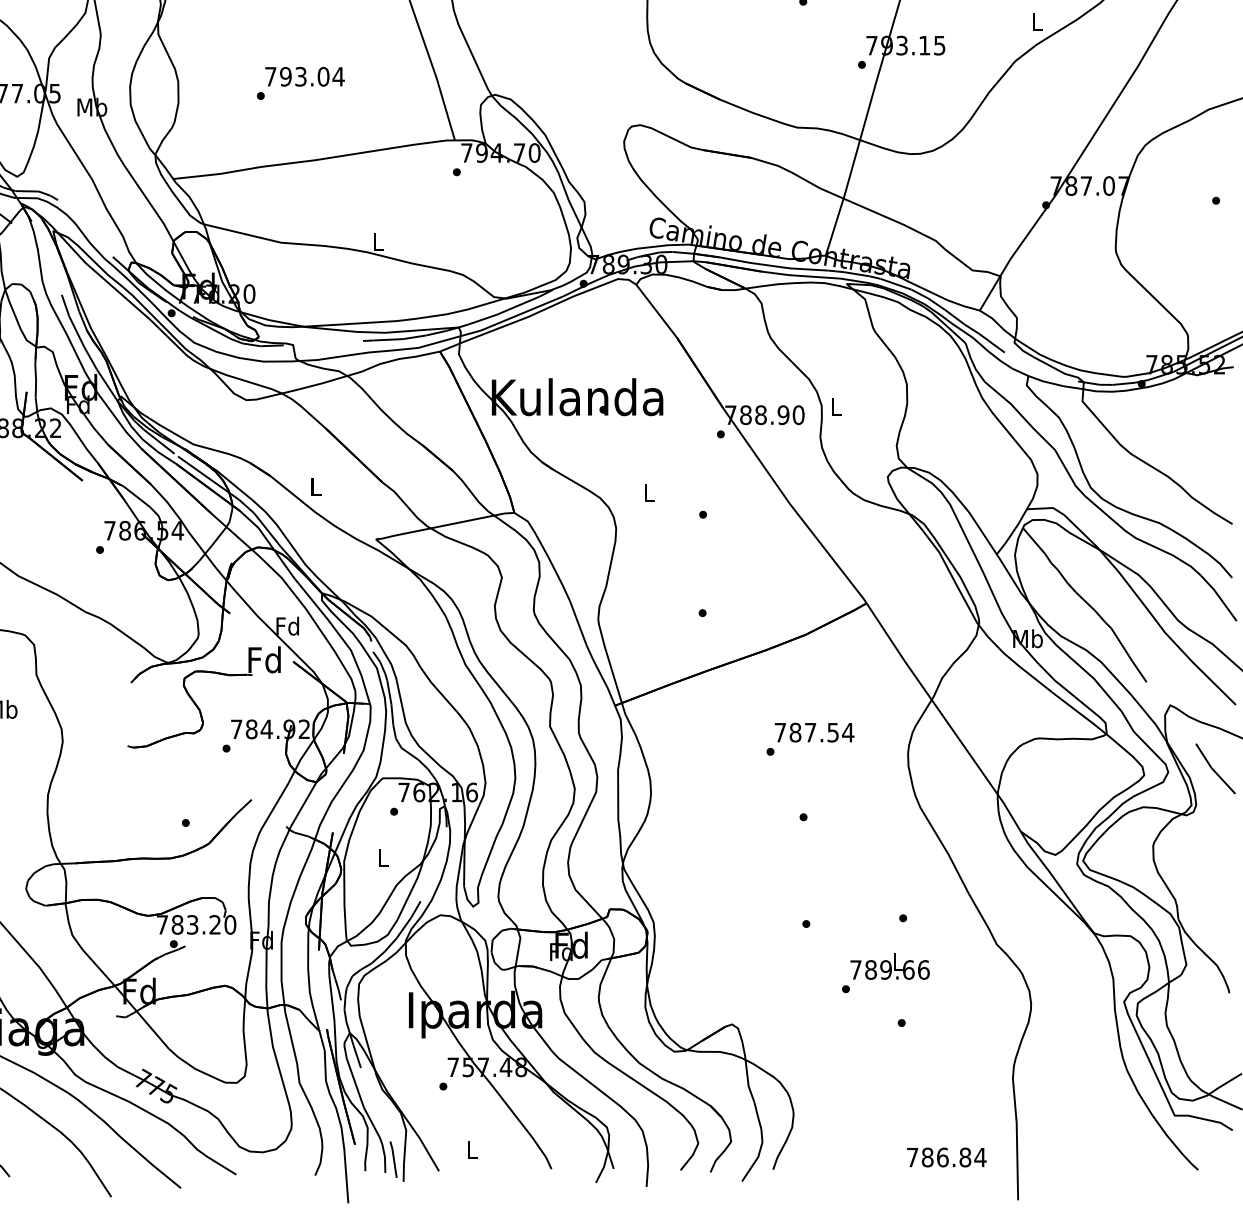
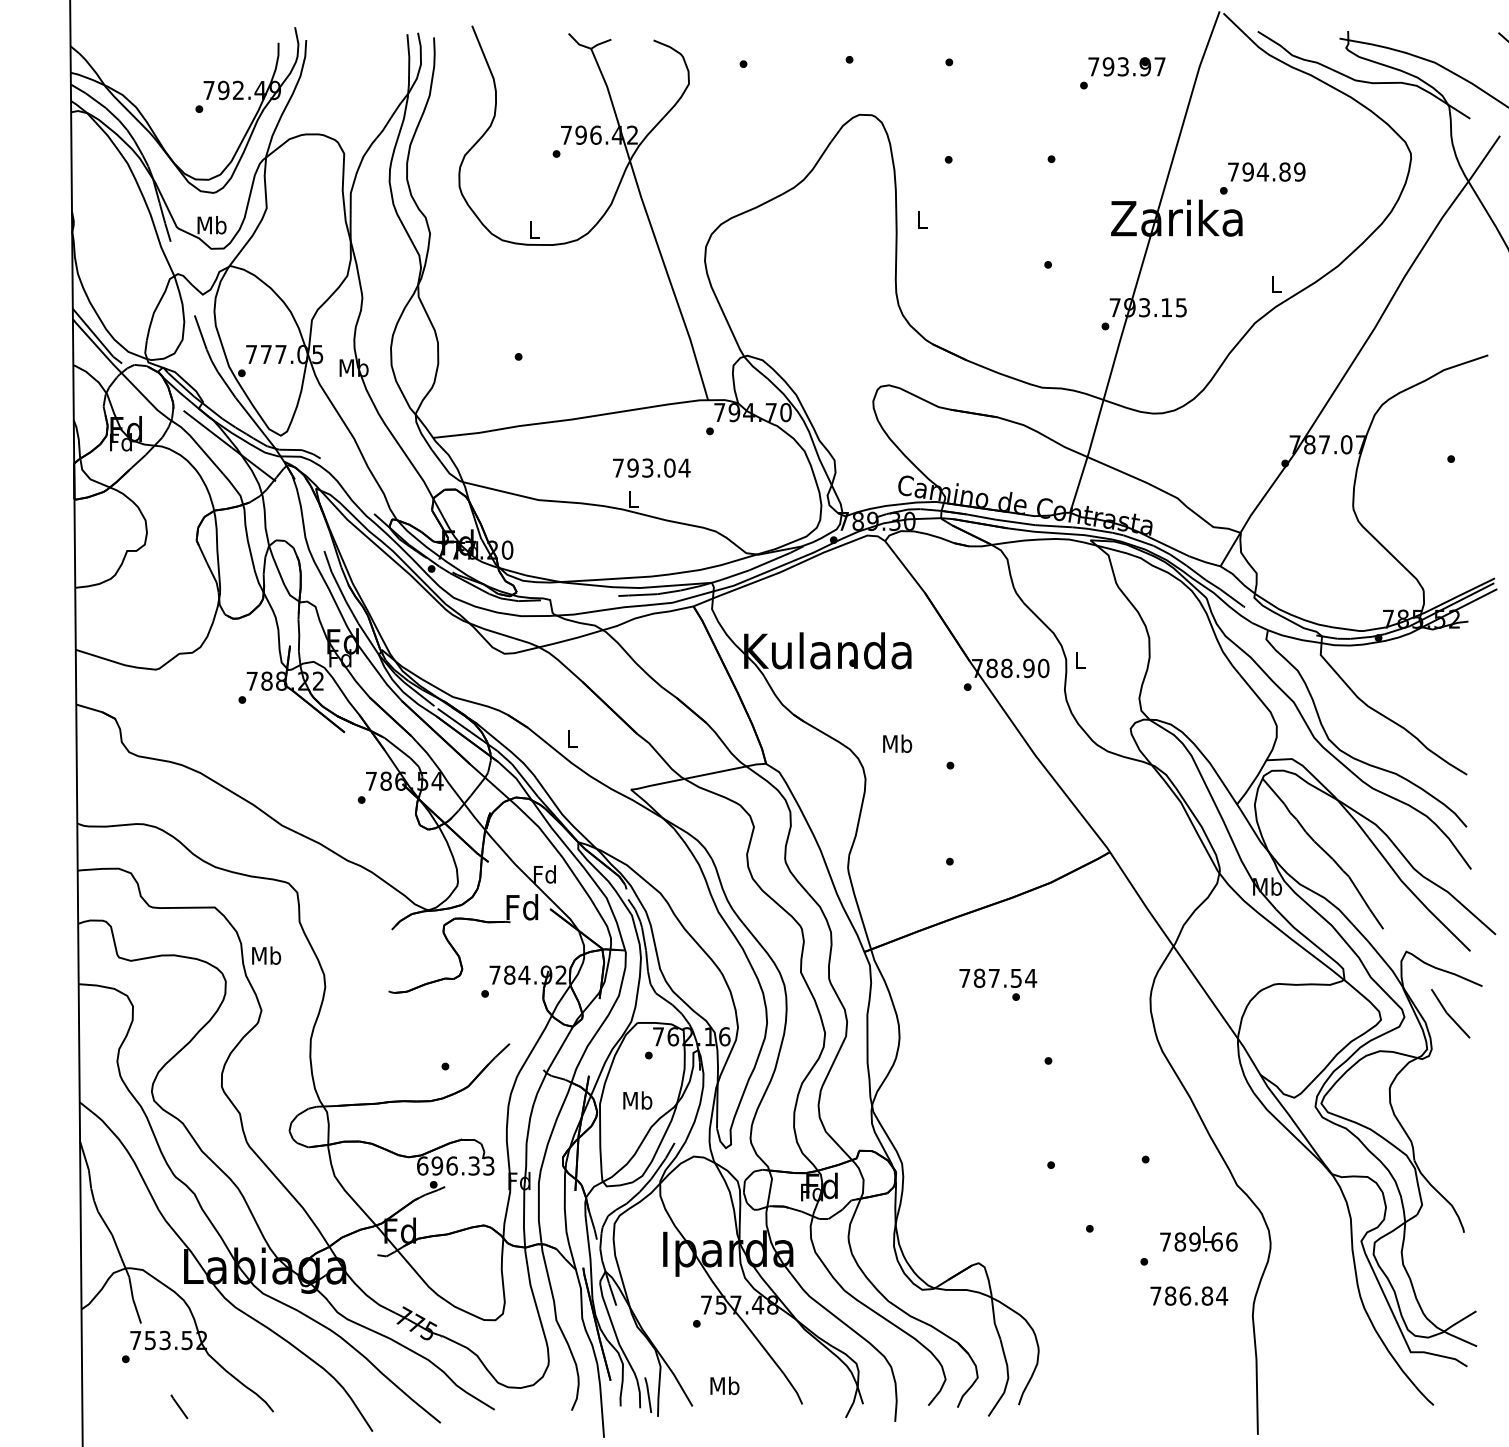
text: (304, 76) -> (651, 467), moved
text: (648, 492) -> (897, 743), L -> Mb
text: (814, 731) -> (998, 977), moved
text: (382, 857) -> (637, 1100), L -> Mb
text: (196, 924) -> (455, 1165), 783.20 -> 696.33
text: (889, 966) -> (1198, 1238), moved
text: (471, 1149) -> (724, 1385), L -> Mb
text: (947, 1156) -> (1189, 1295), moved

